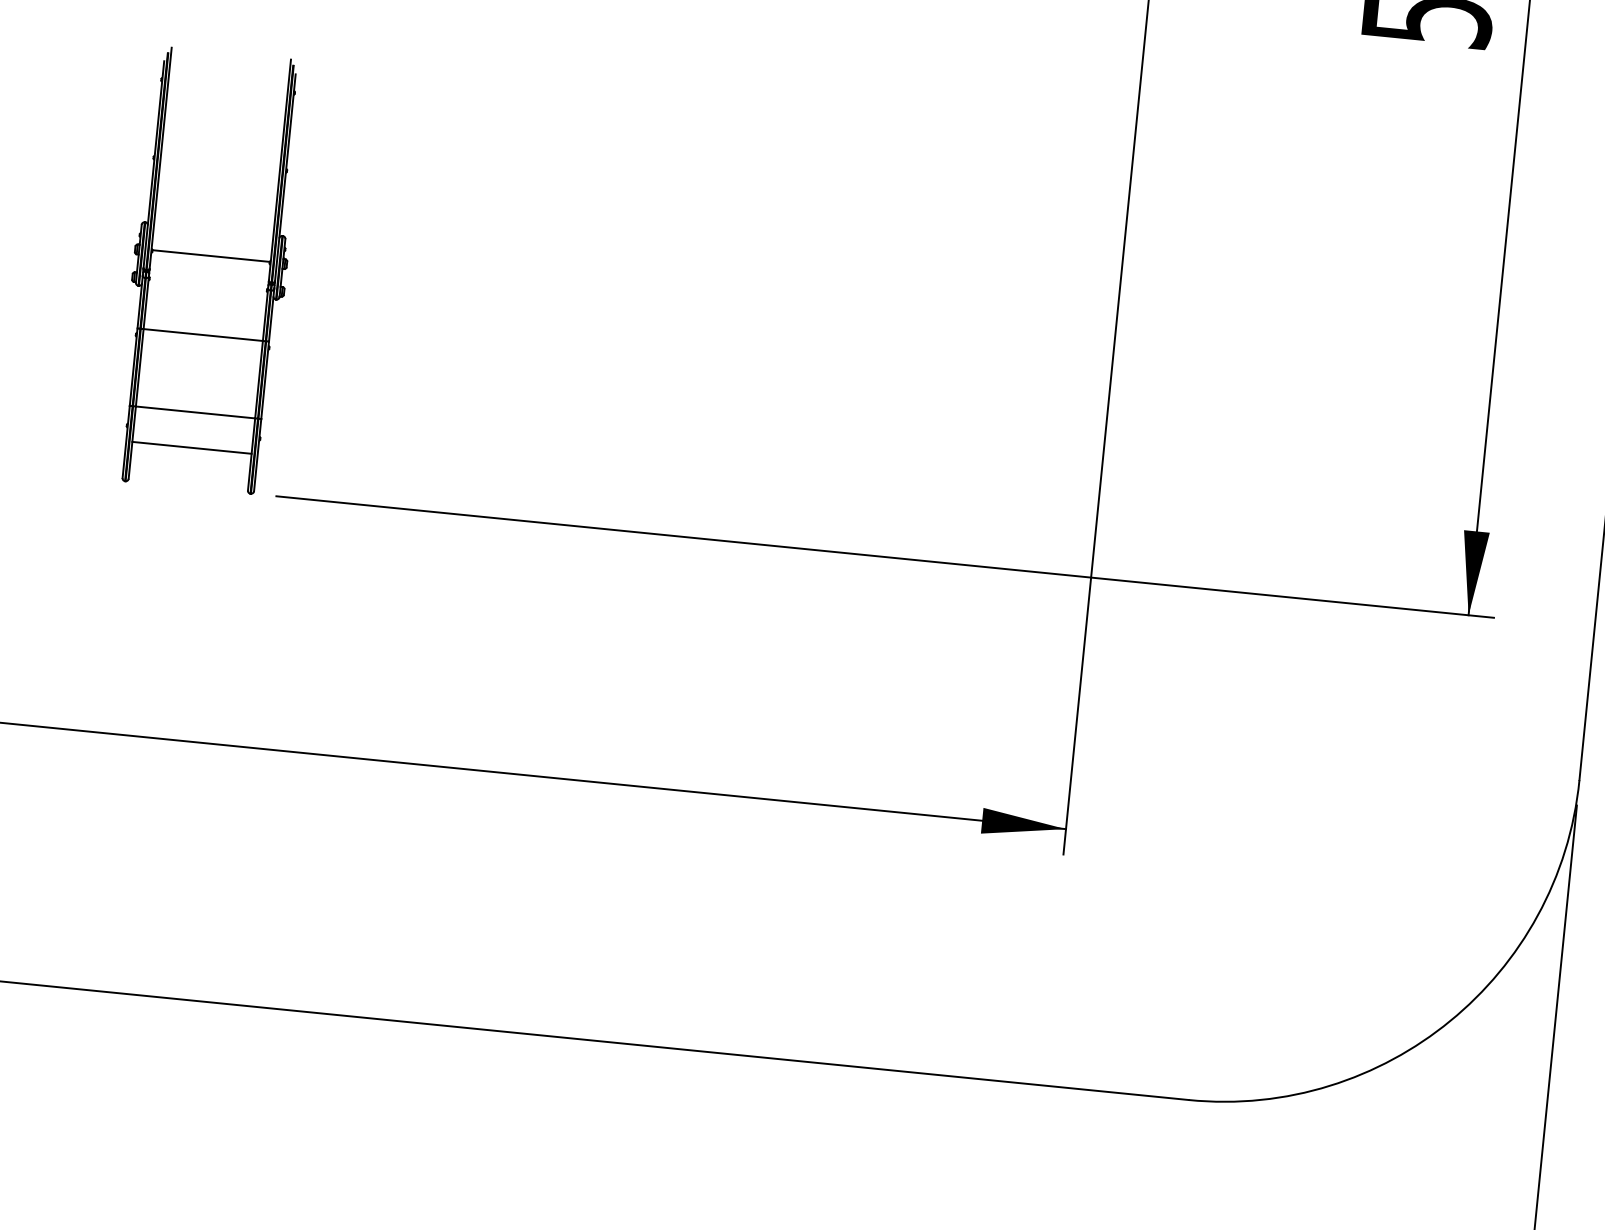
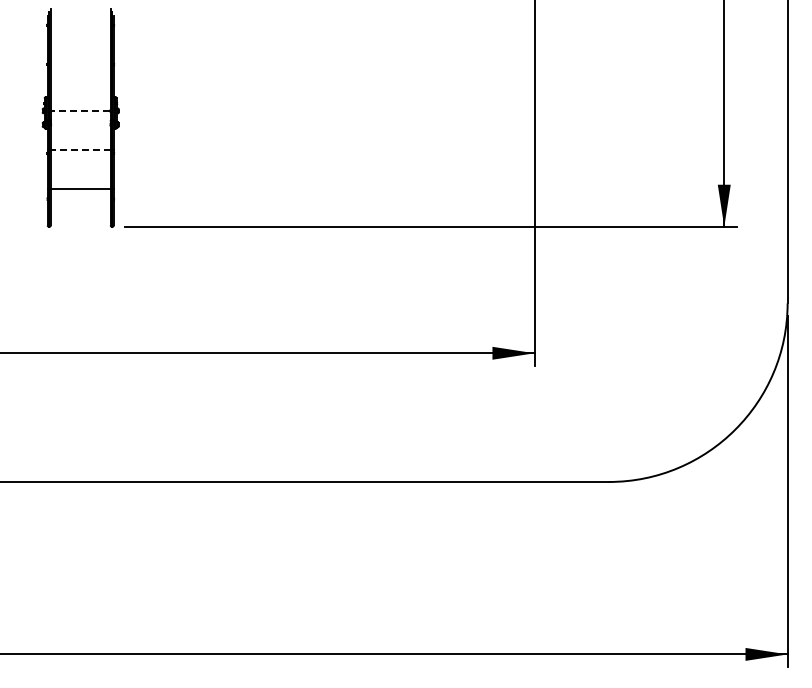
line: (210, 255) -> (80, 110), solid -> dashed
line: (202, 335) -> (80, 150), solid -> dashed
line: (191, 446) -> (80, 206), removed

